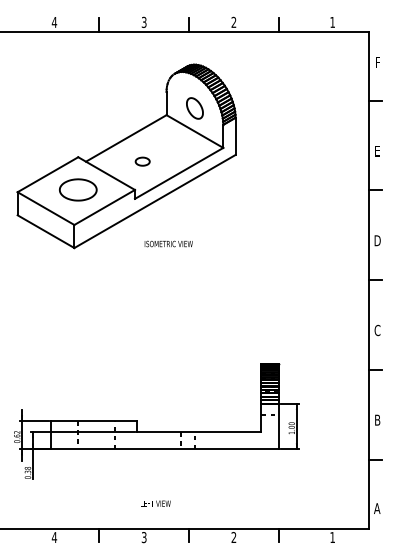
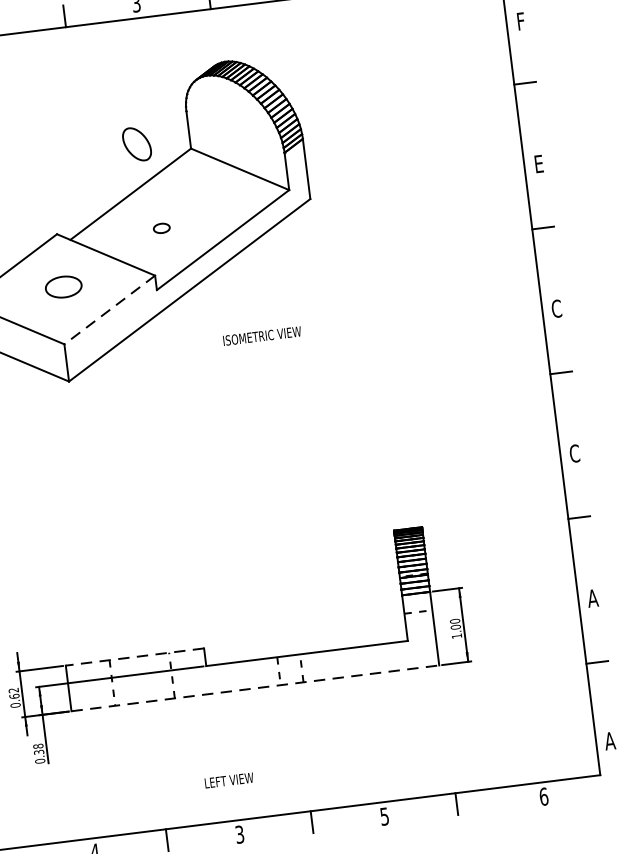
part: (194, 108) -> (136, 144), moved
part: (142, 161) -> (161, 228), size x0.7
part: (78, 189) -> (63, 286), size x0.6
line: (104, 207) -> (109, 310), solid -> dashed
text: (377, 240) -> (556, 308), D -> C
text: (168, 243) -> (261, 335), moved
text: (377, 419) -> (592, 597), B -> A
line: (93, 421) -> (134, 657), solid -> dashed
line: (164, 449) -> (254, 688), solid -> dashed
text: (155, 503) -> (228, 780), moved
text: (233, 537) -> (383, 816), 2 -> 5
text: (332, 537) -> (543, 796), 1 -> 6

